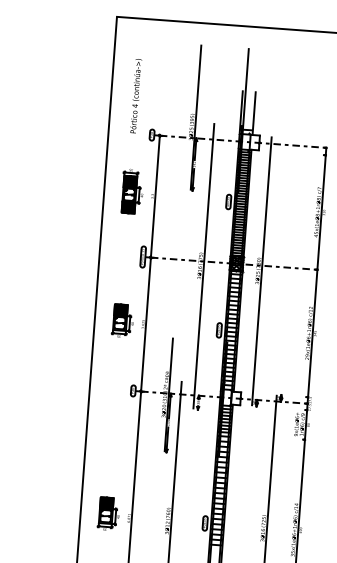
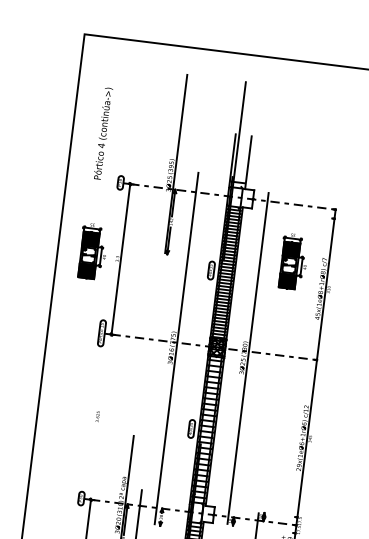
part: (293, 191) -> (292, 261), added
part: (121, 320) -> (71, 410), removed
line: (145, 324) -> (100, 417), removed

